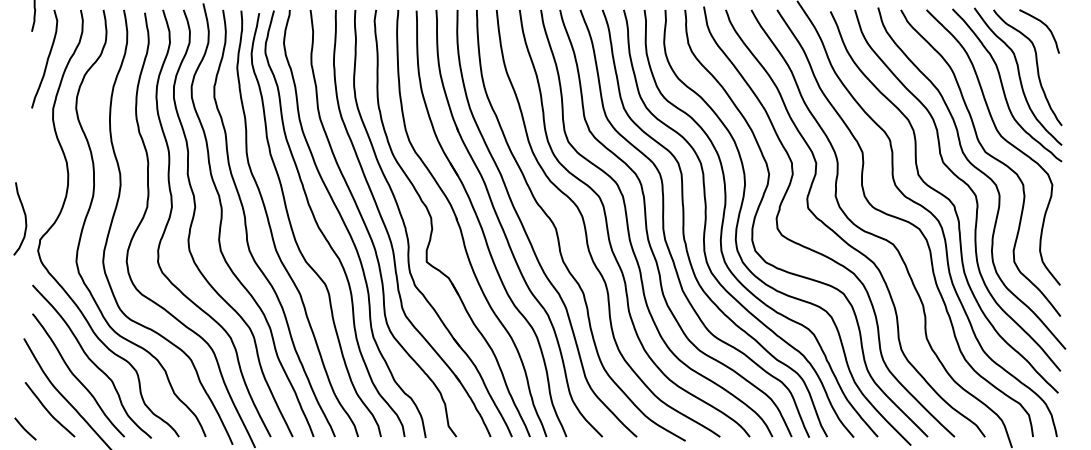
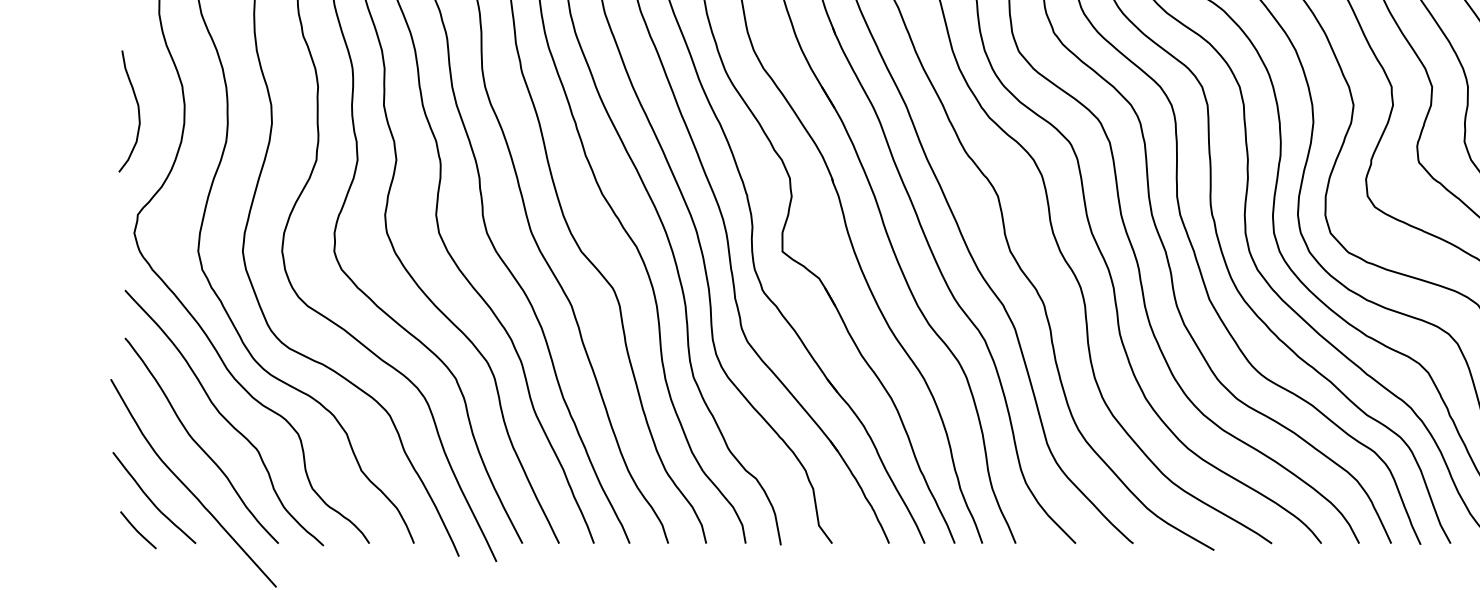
curve: (24, 217) -> (136, 109), moved
line: (25, 428) -> (138, 529), moved

